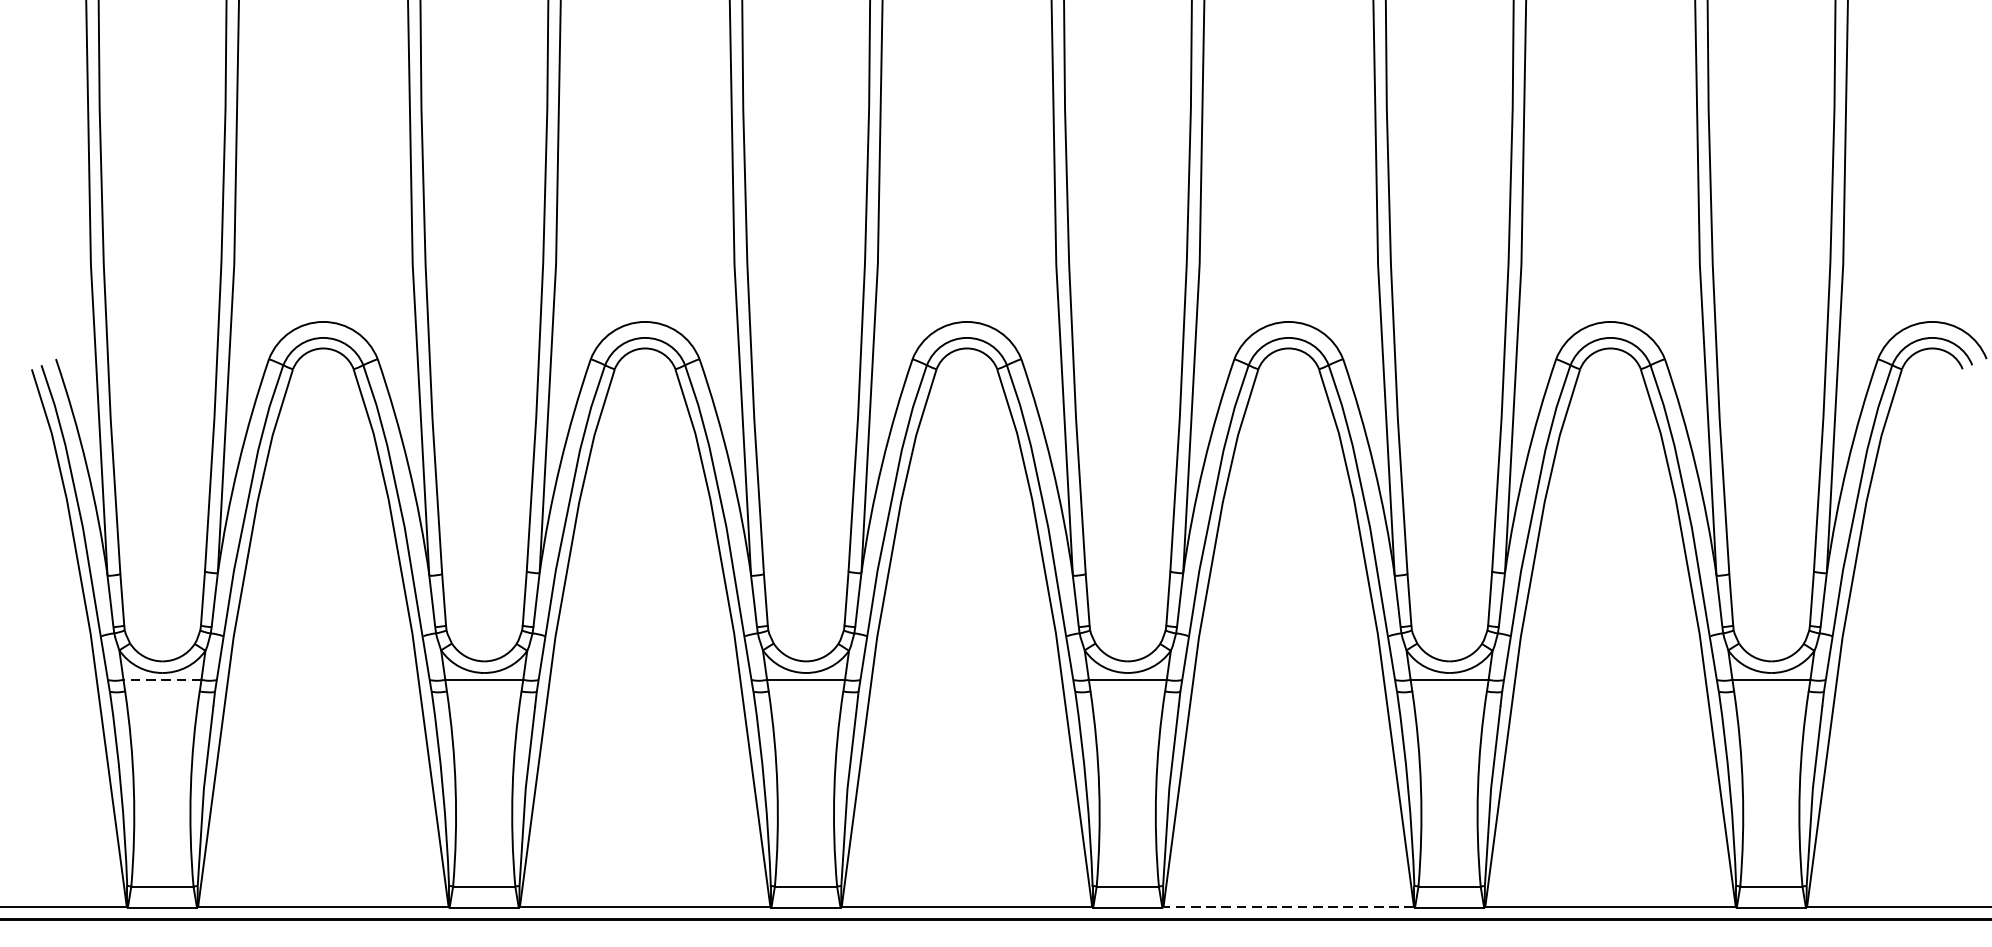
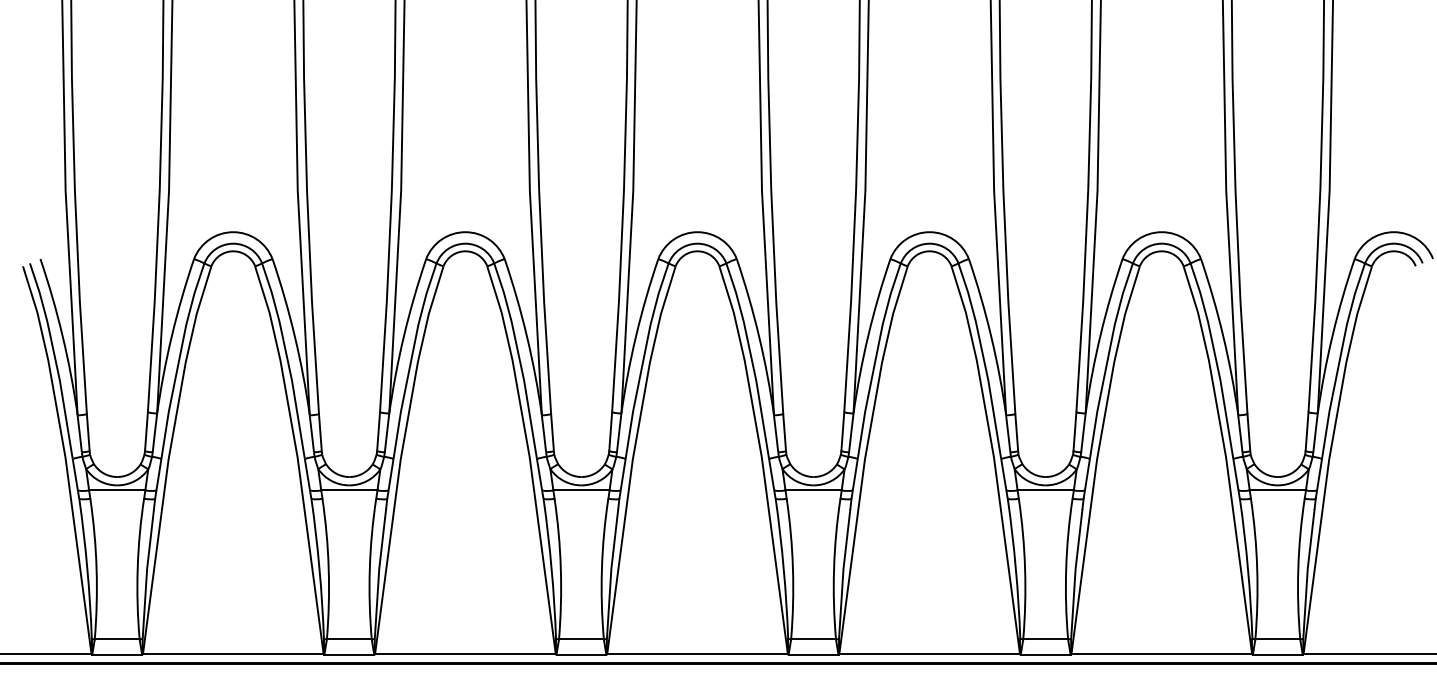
line: (161, 680) -> (116, 490), dashed -> solid
line: (1288, 907) -> (929, 654), dashed -> solid

